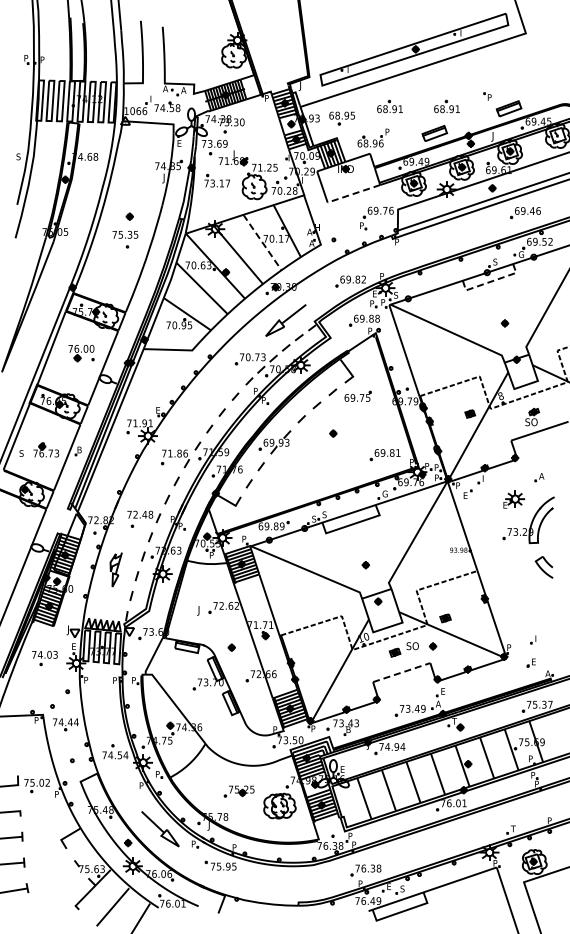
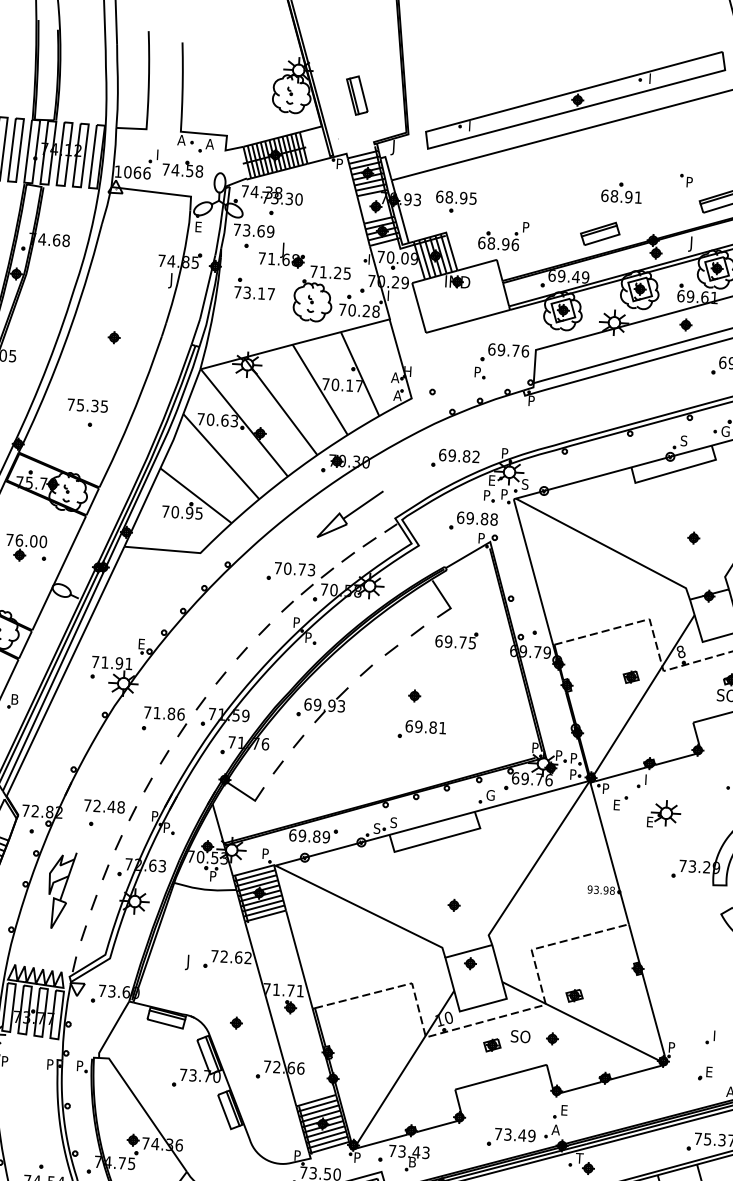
part: (275, 54) -> (357, 95), added
part: (389, 106) -> (531, 187), removed
line: (353, 193) -> (467, 320), dashed -> solid
part: (125, 239) -> (87, 413), moved
line: (262, 242) -> (320, 389), dashed -> solid
line: (491, 281) -> (676, 471), dashed -> solid
part: (384, 455) -> (420, 730), moved
part: (514, 499) -> (664, 813), moved
part: (116, 569) -> (62, 890), size x1.43
line: (402, 672) -> (502, 1077), dashed -> solid

